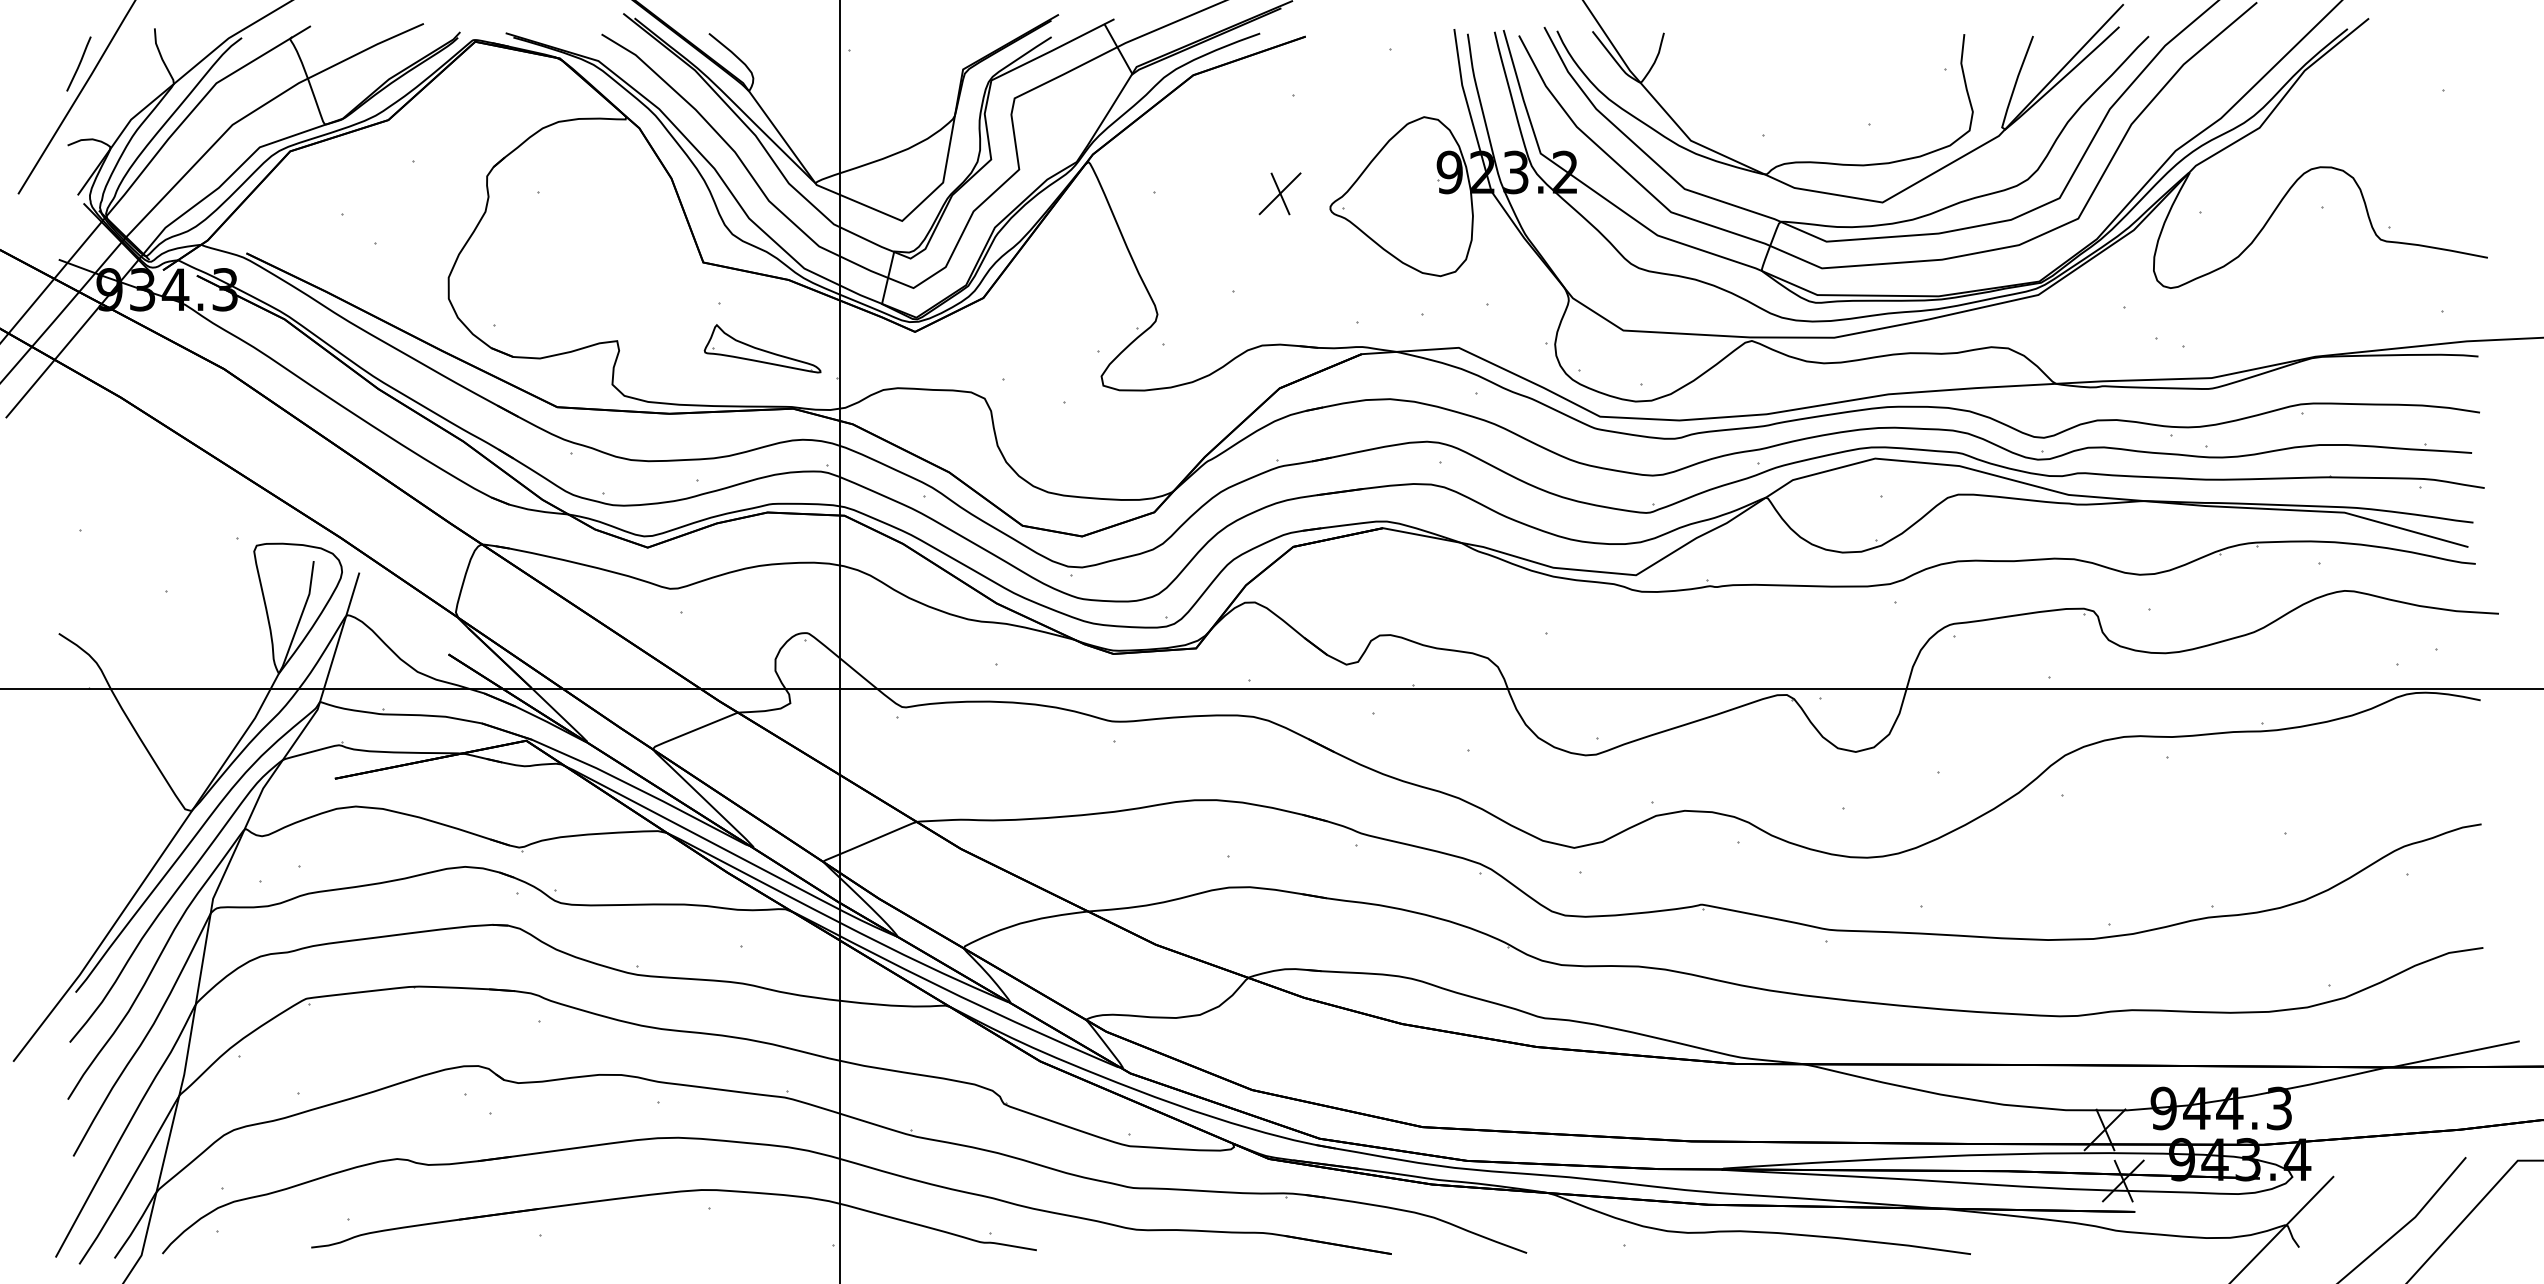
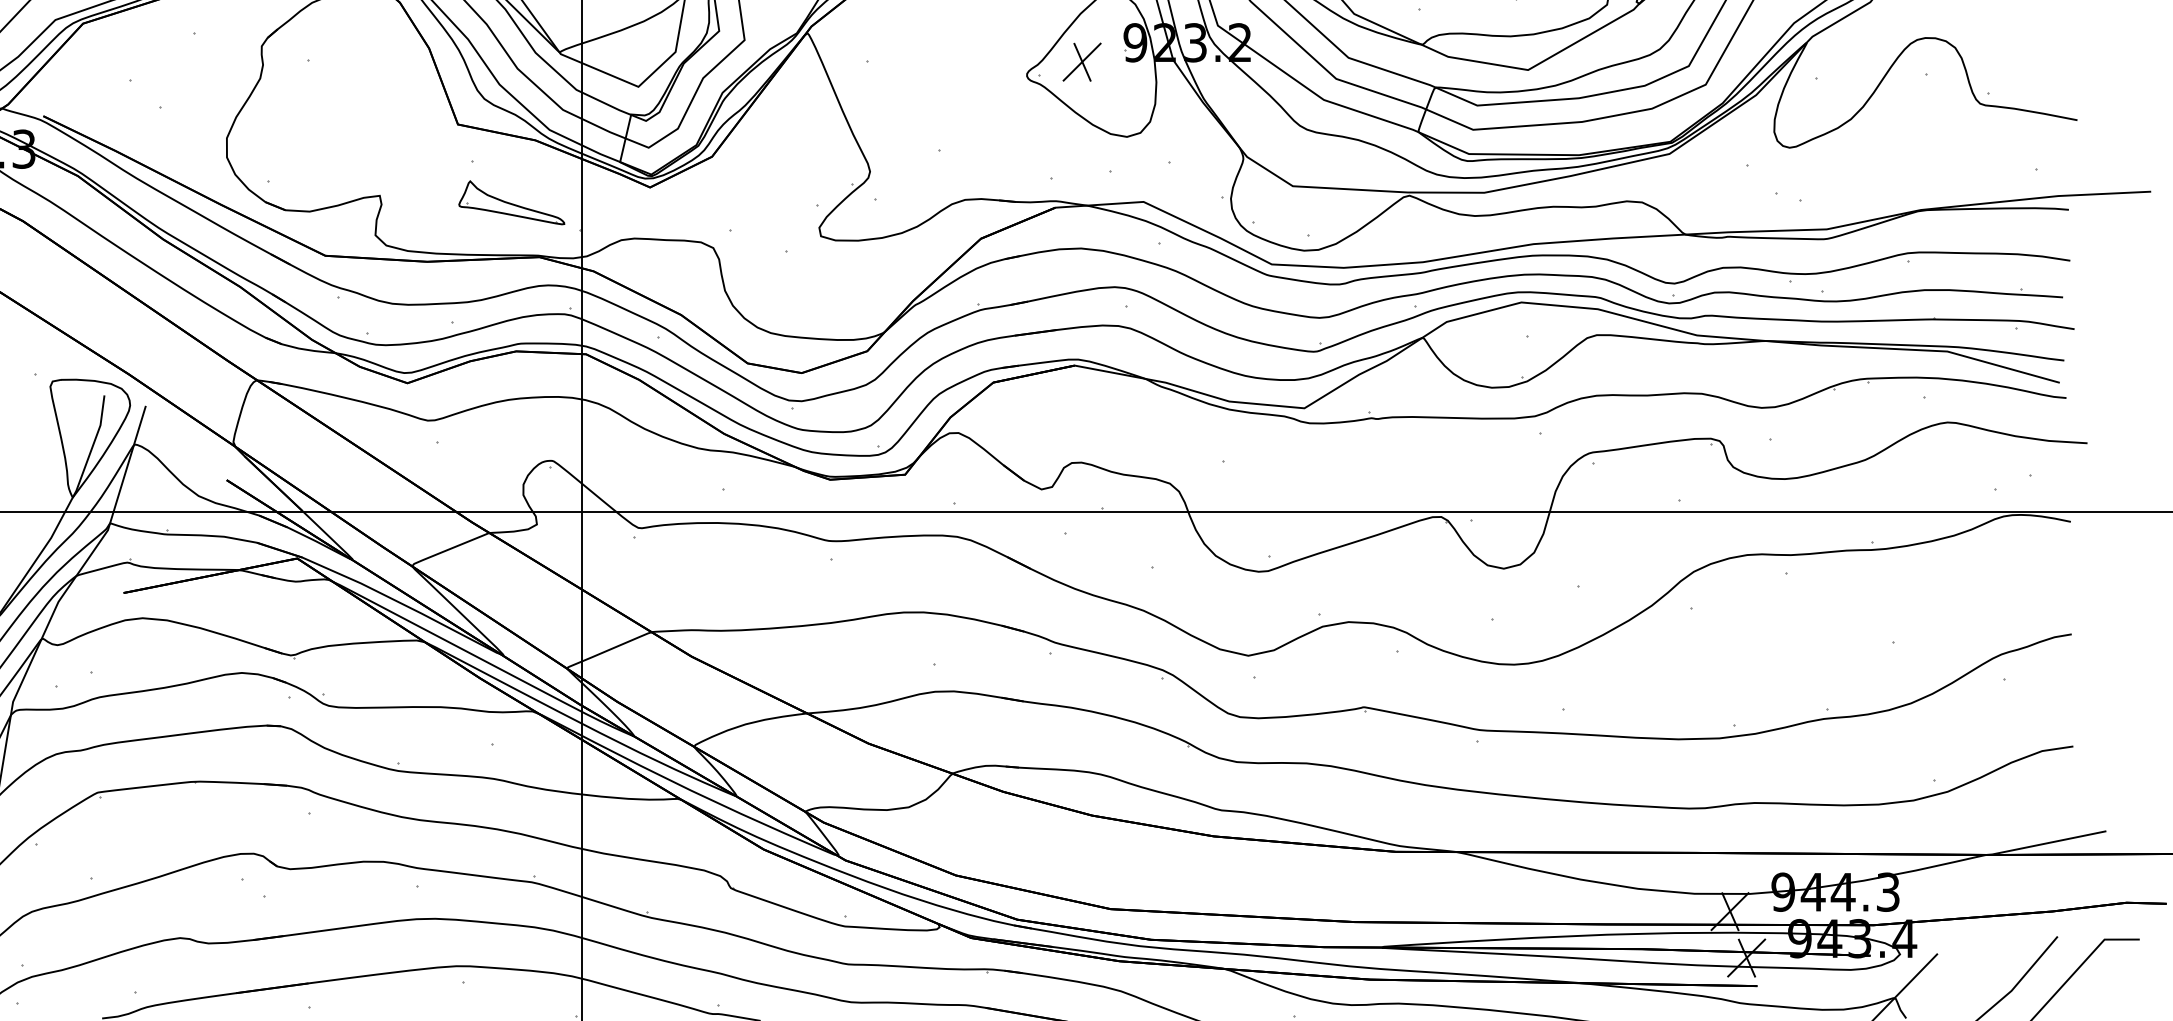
part: (1279, 193) -> (1081, 61), moved

